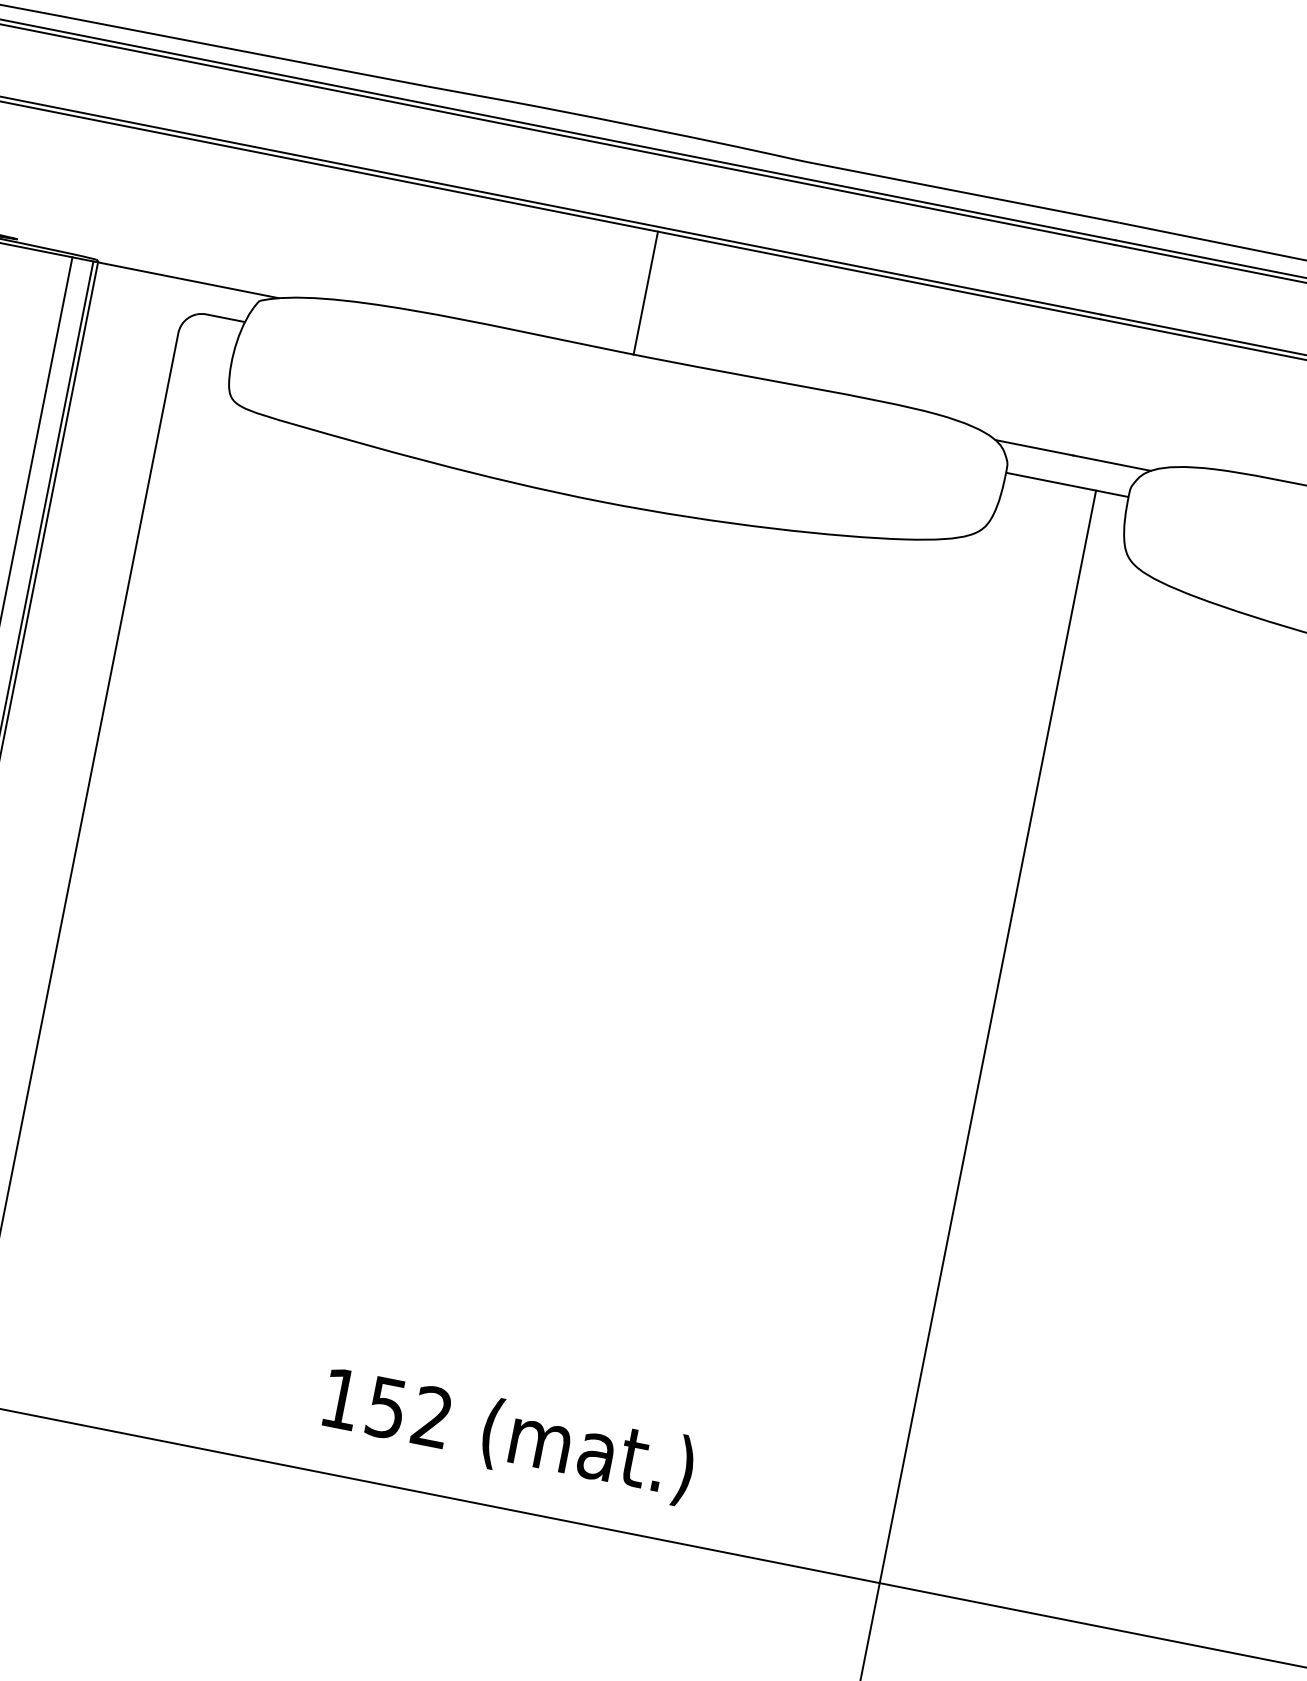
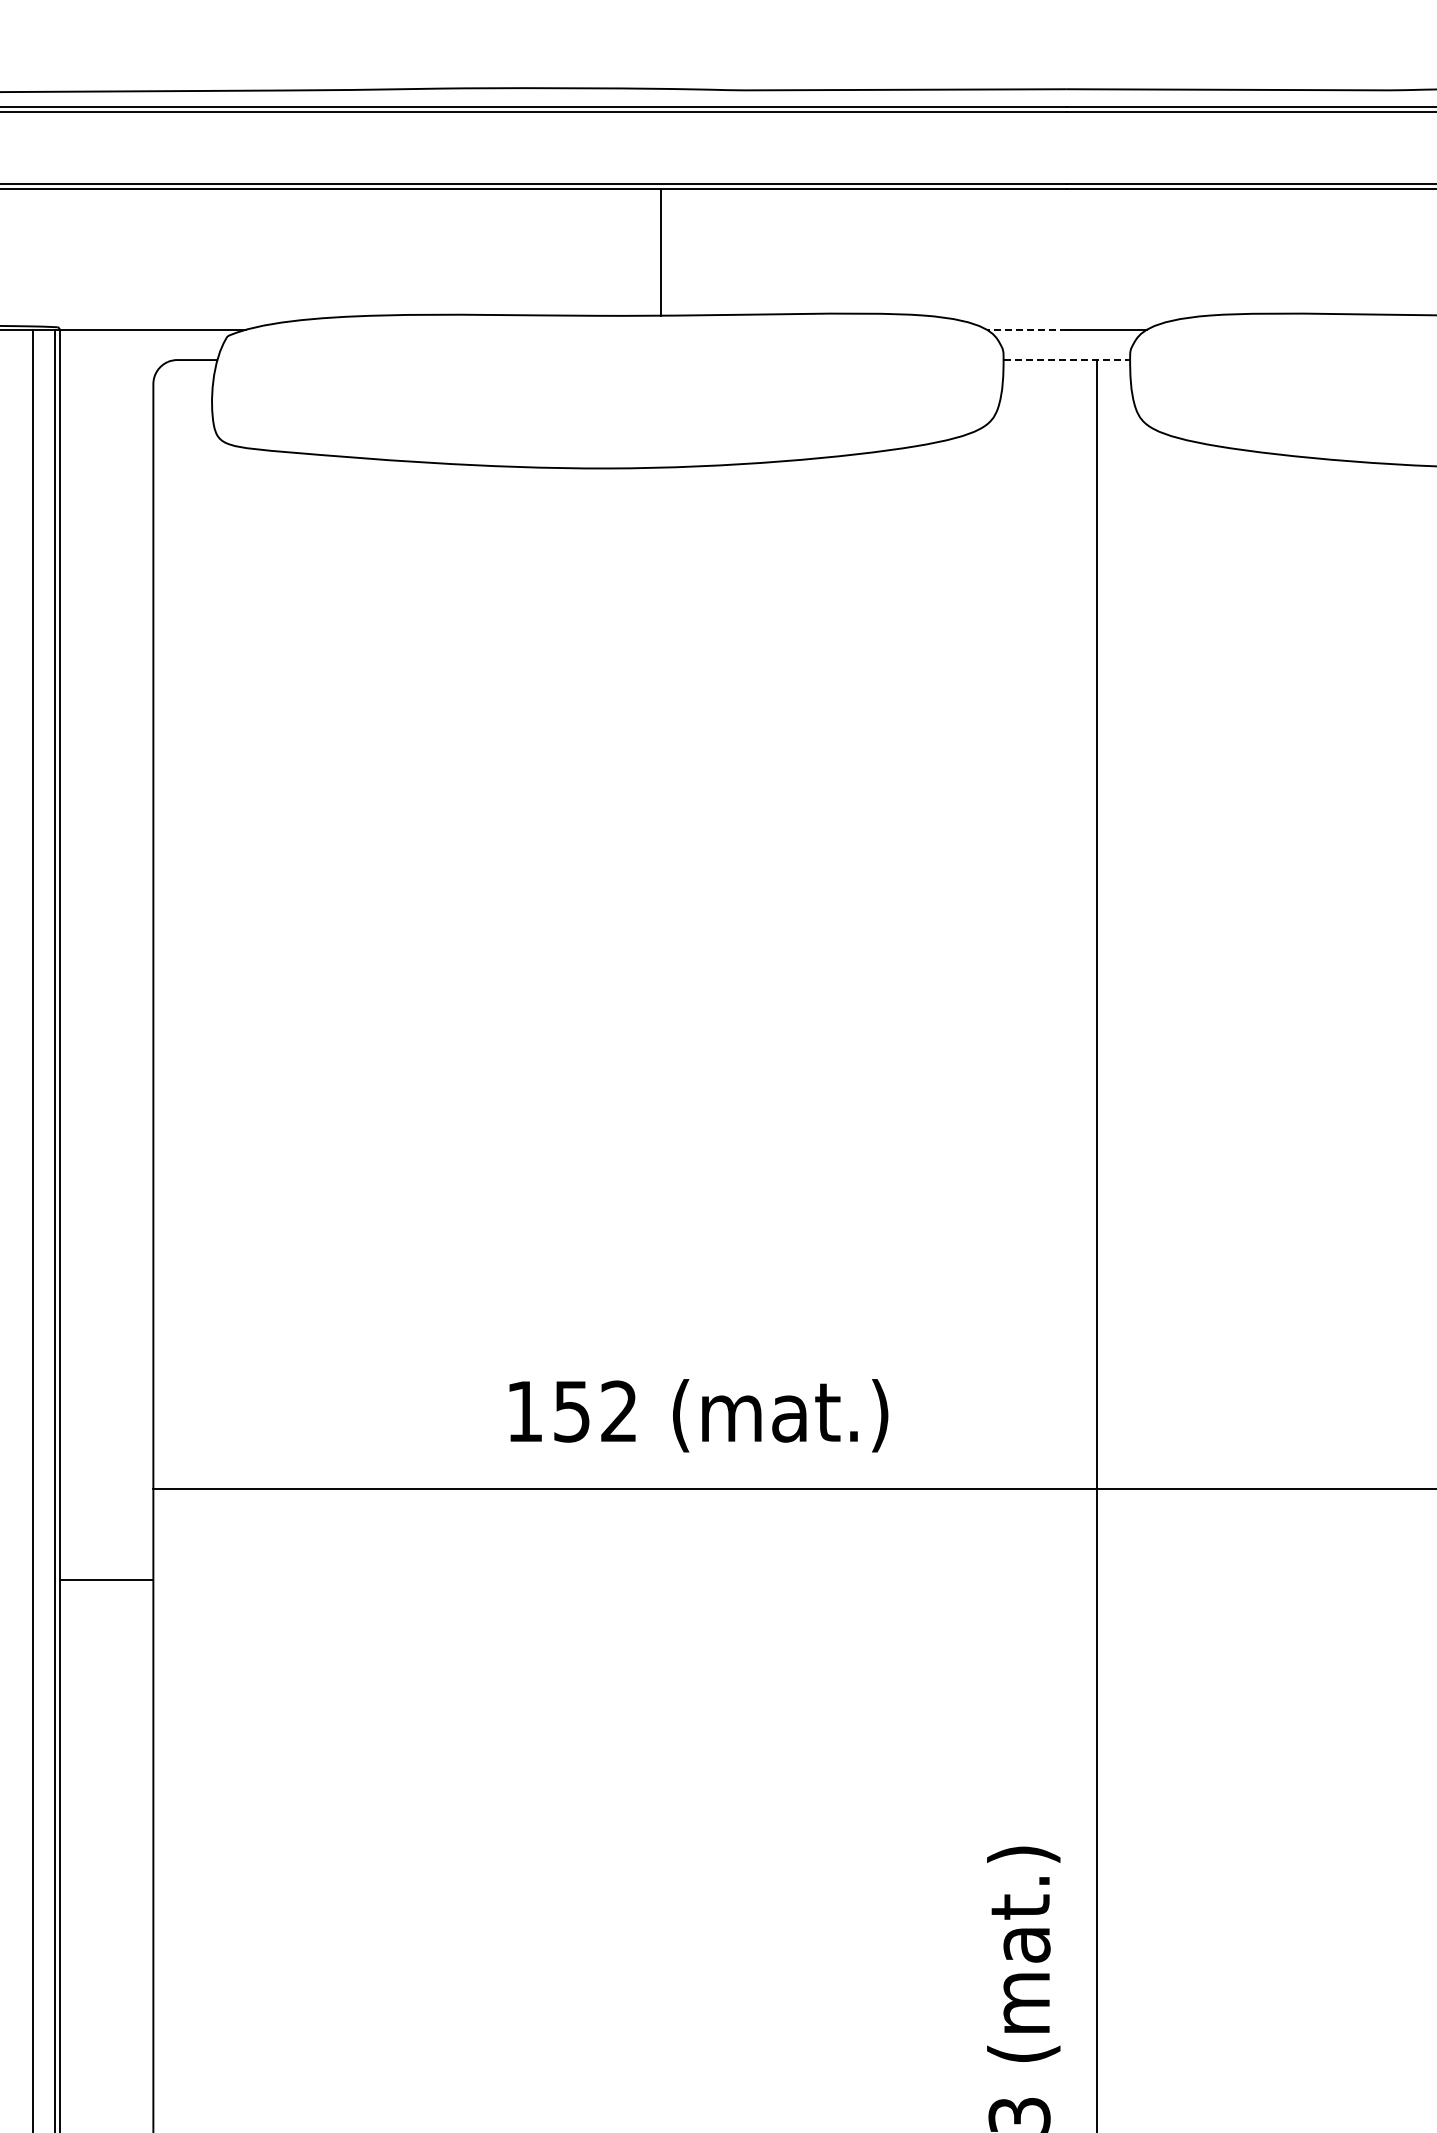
line: (646, 292) -> (661, 251), moved
line: (1034, 447) -> (1026, 329), solid -> dashed
line: (1067, 485) -> (1067, 360), solid -> dashed

